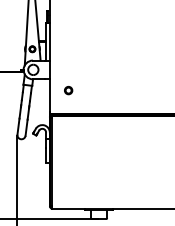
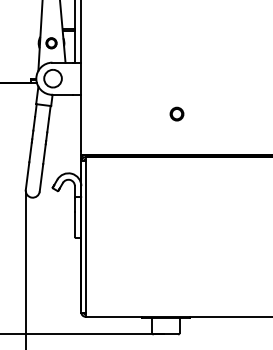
part: (68, 90) -> (176, 114), moved

